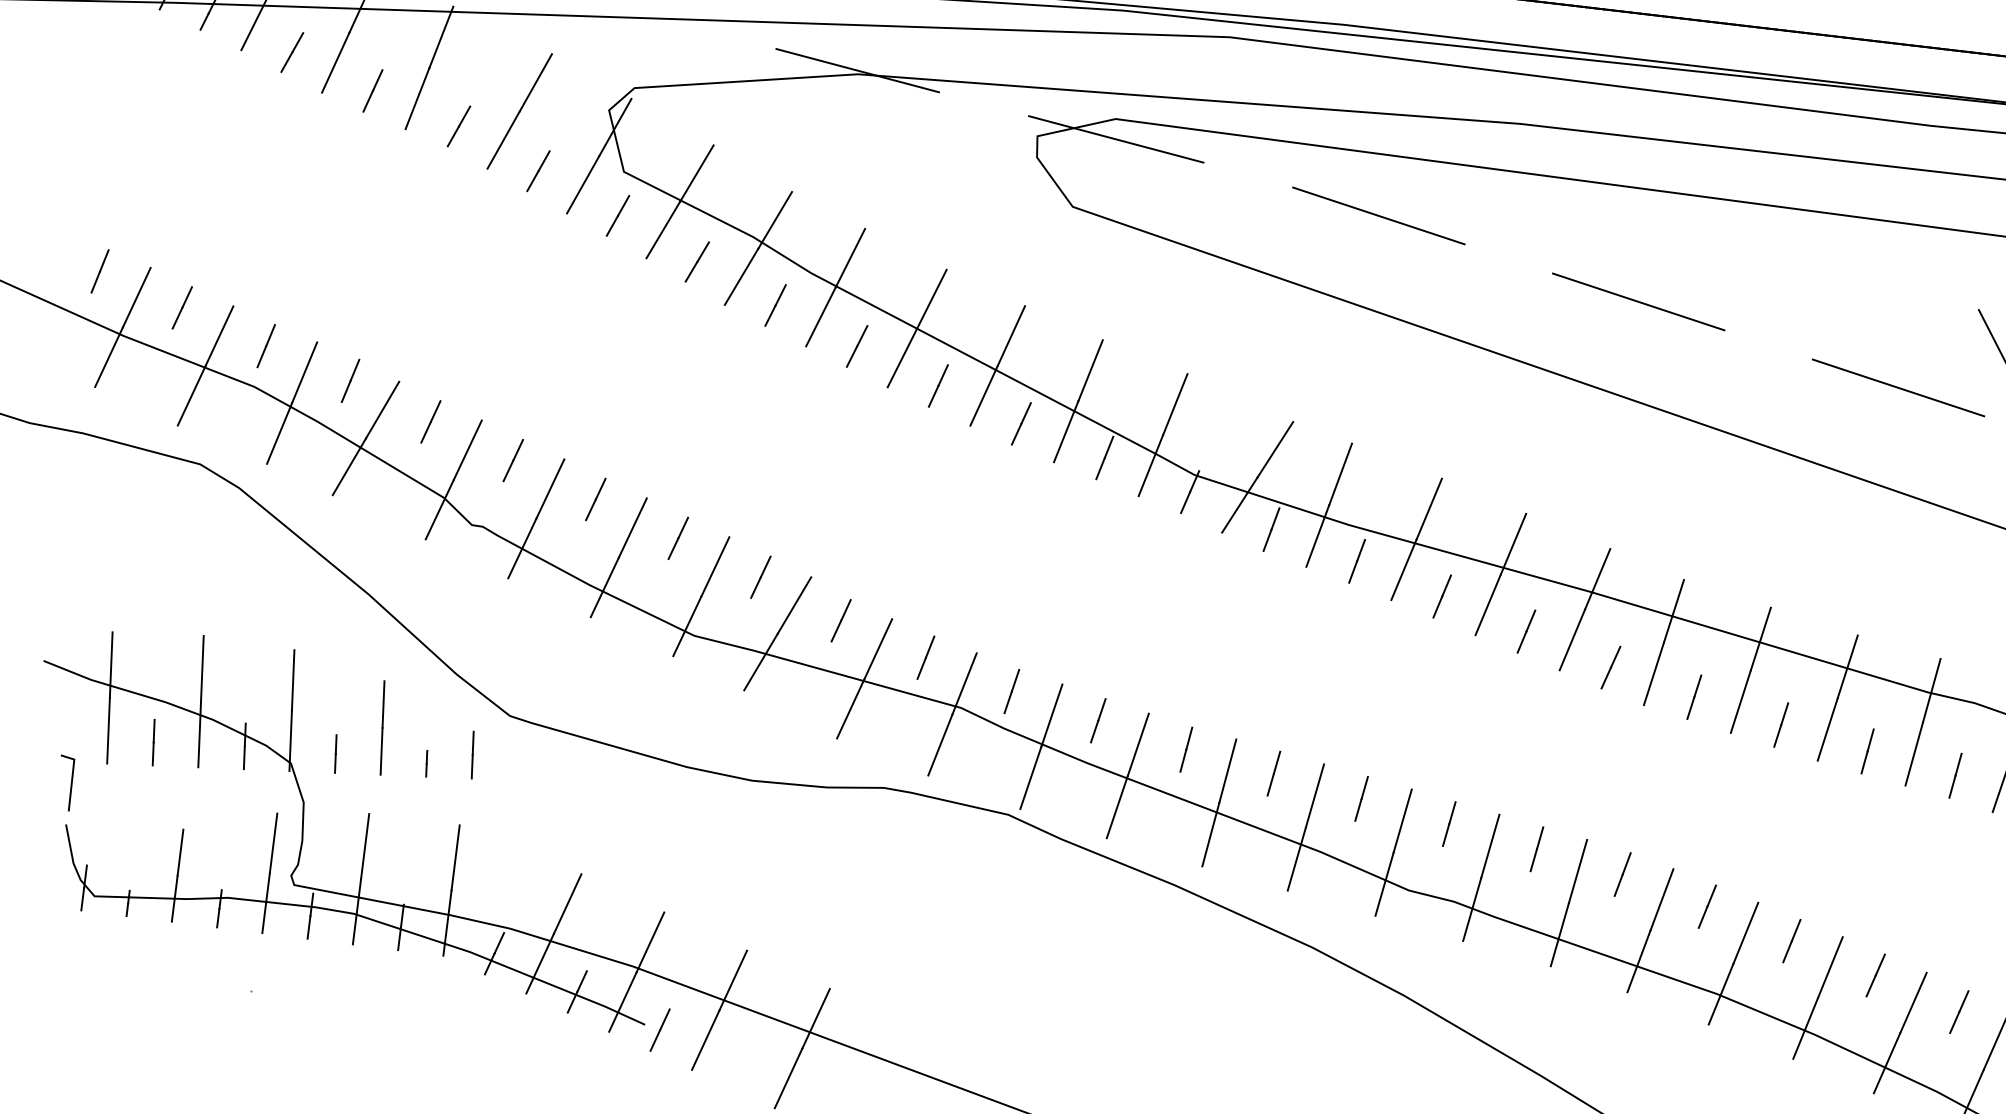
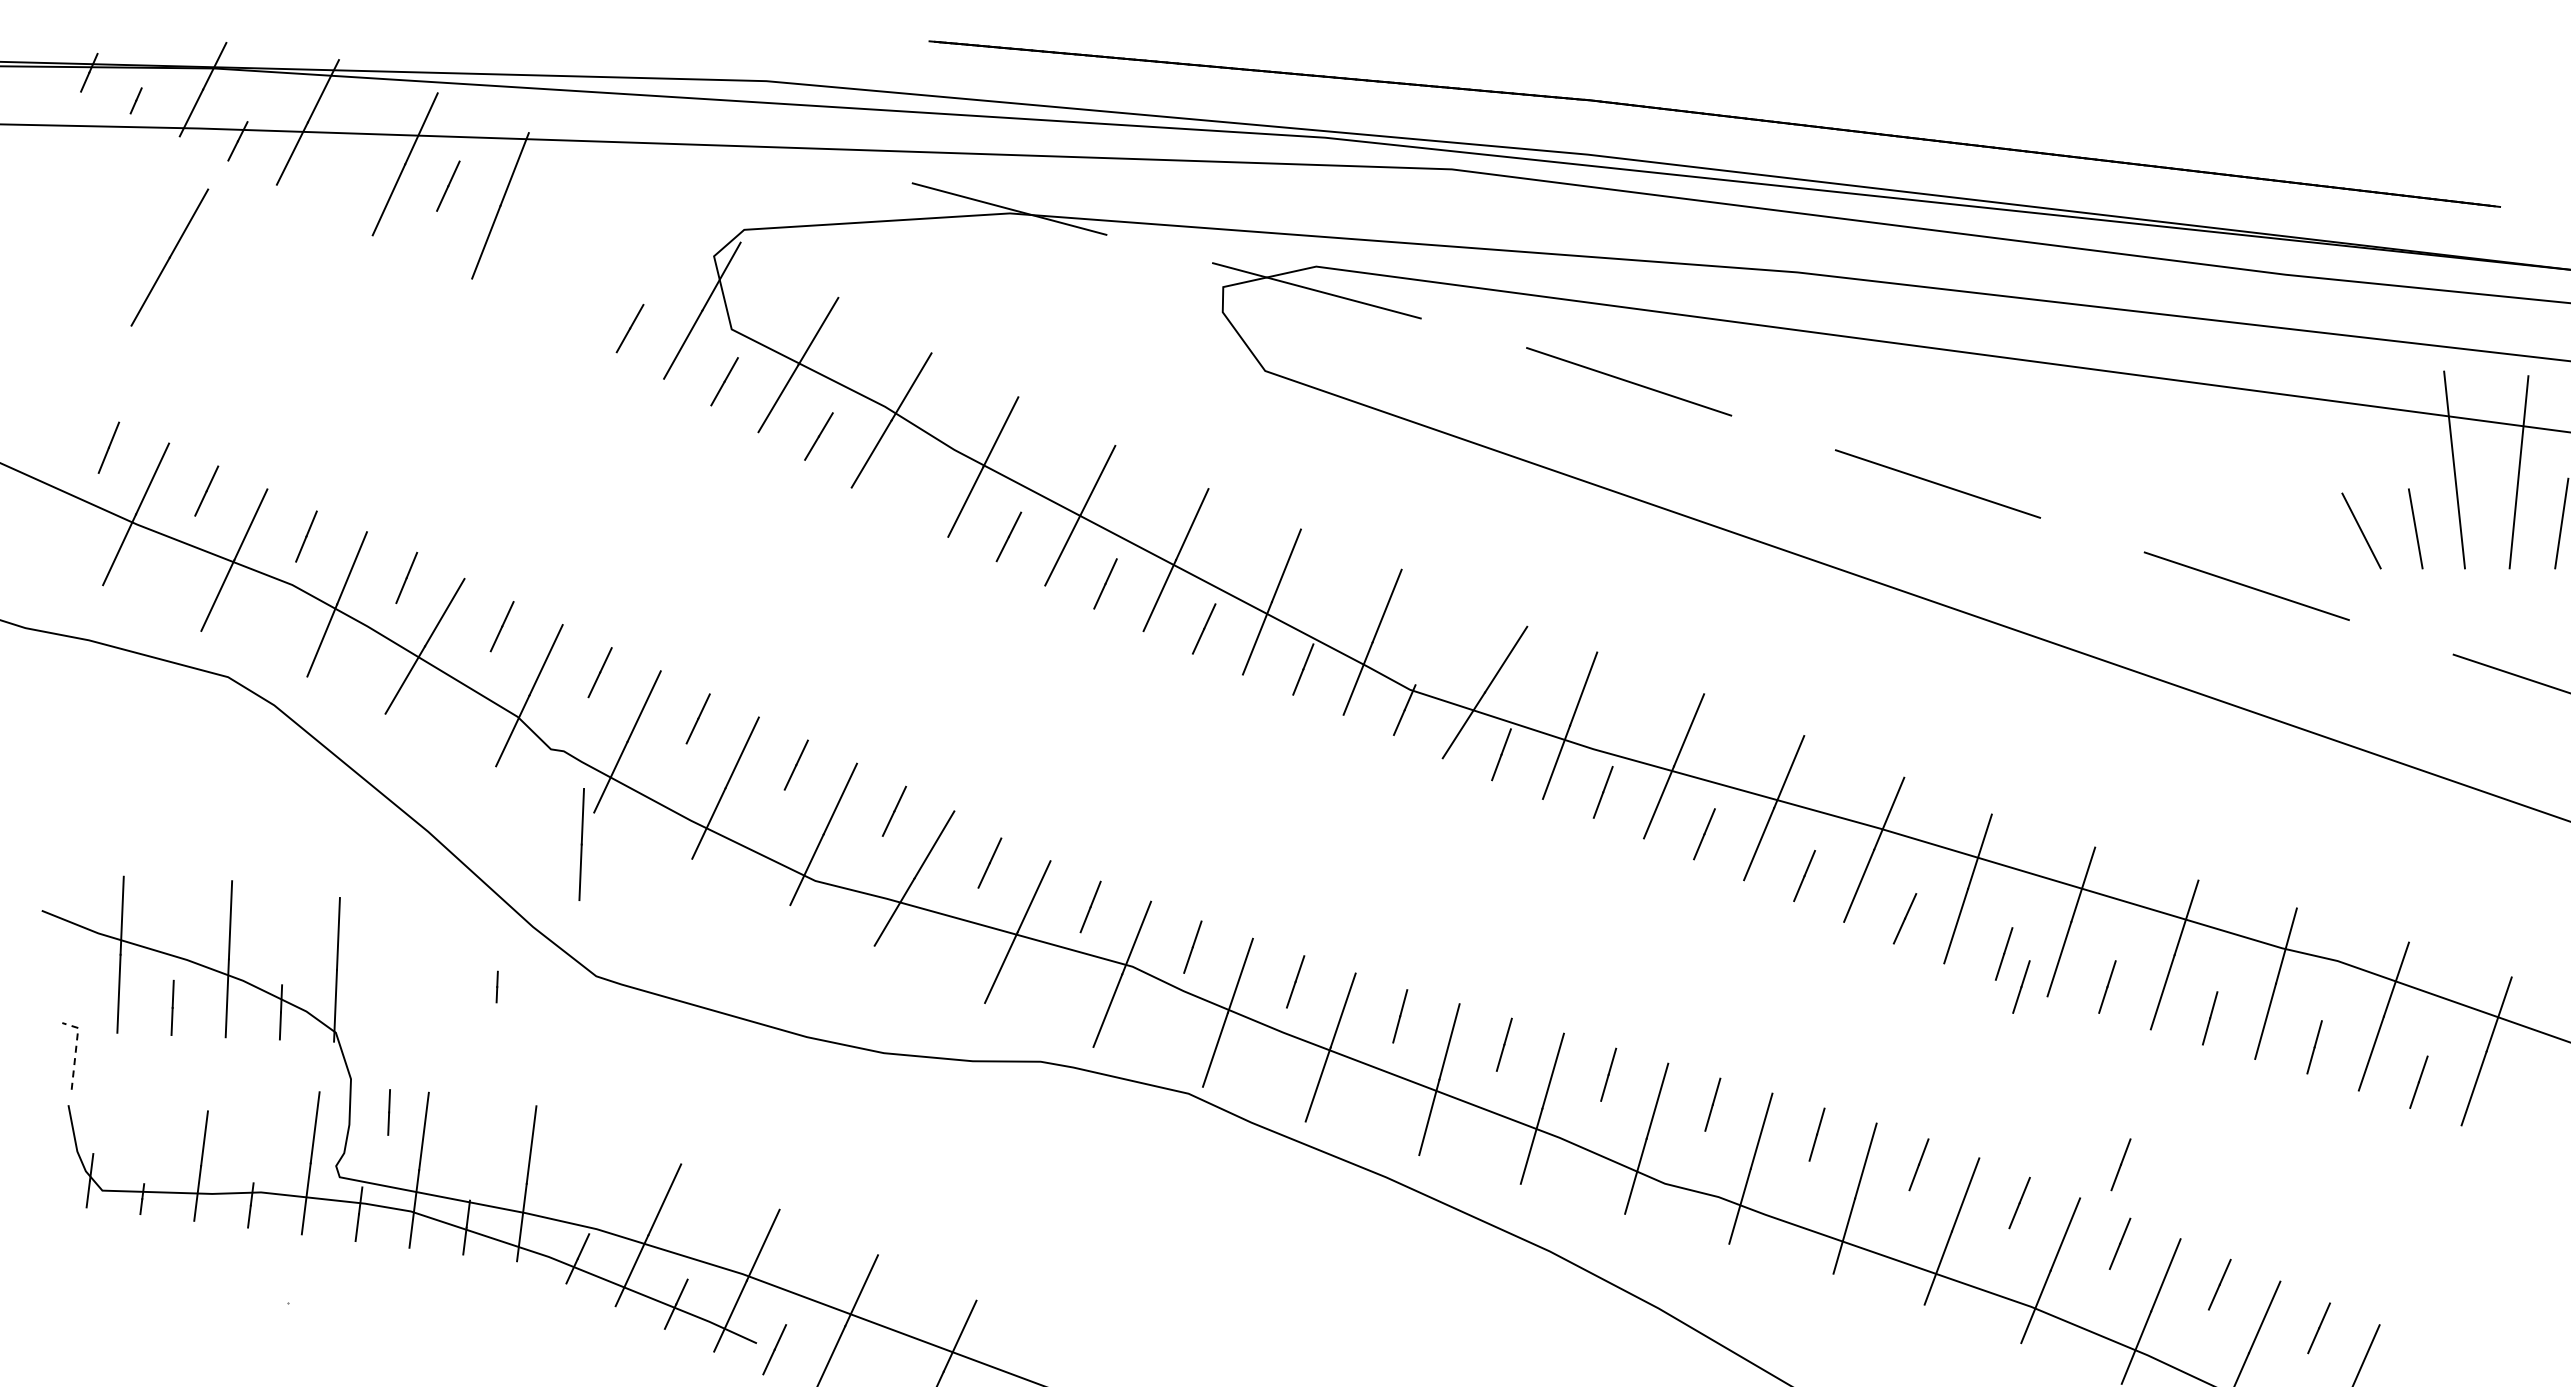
line: (292, 52) -> (337, 187), removed
line: (373, 90) -> (448, 185), moved
line: (519, 111) -> (169, 257), moved
line: (458, 126) -> (535, 275), removed
line: (775, 305) -> (911, 488), removed
line: (1708, 724) -> (2021, 986), added
line: (382, 727) -> (581, 844), moved
line: (335, 754) -> (388, 1112), moved
line: (472, 754) -> (551, 1022), removed
line: (426, 763) -> (496, 986), moved
line: (72, 777) -> (76, 1049), solid -> dashed
line: (1792, 874) -> (2120, 1164), added

